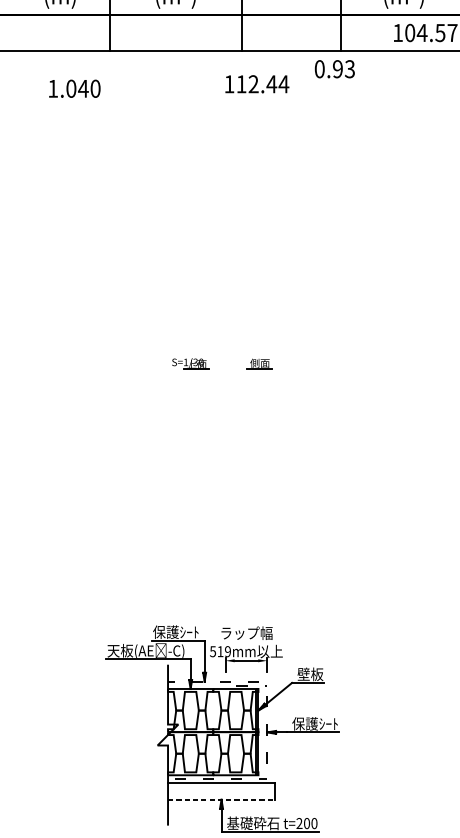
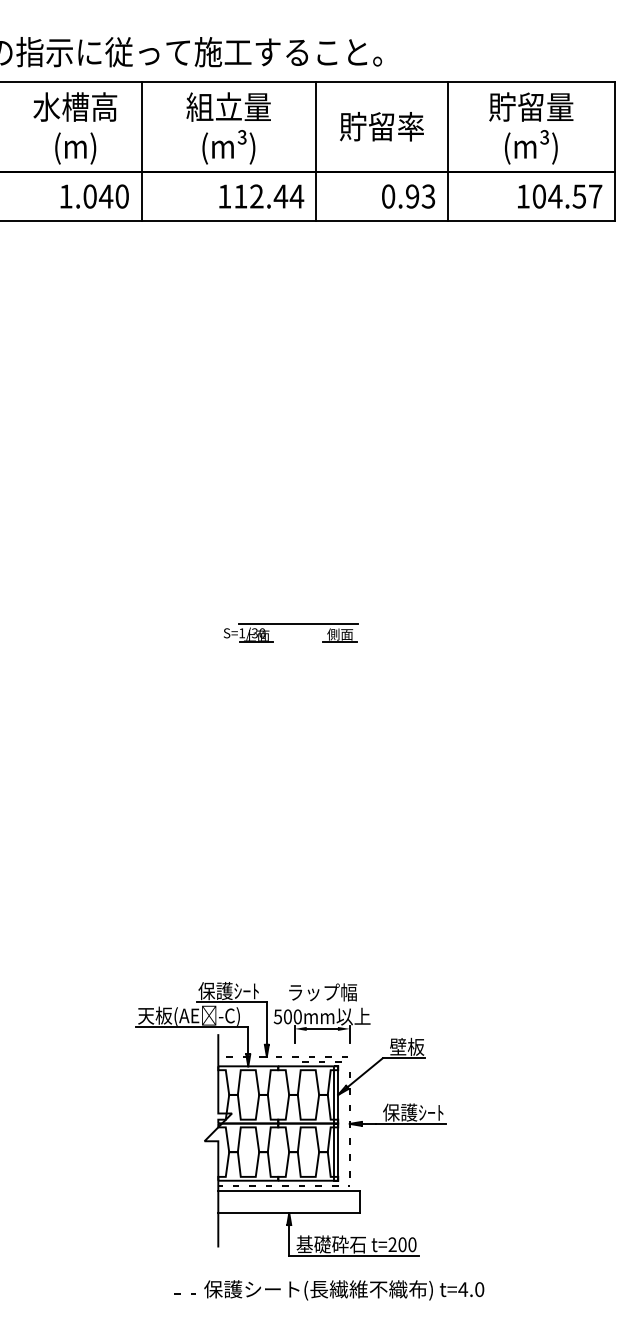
text: (334, 69) -> (408, 196), moved
text: (257, 84) -> (261, 196), moved
text: (74, 88) -> (94, 196), moved
line: (228, 355) -> (298, 623), added
text: (223, 651) -> (292, 1016), 519mm -> 500mm
line: (221, 799) -> (289, 1213), dashed -> solid

